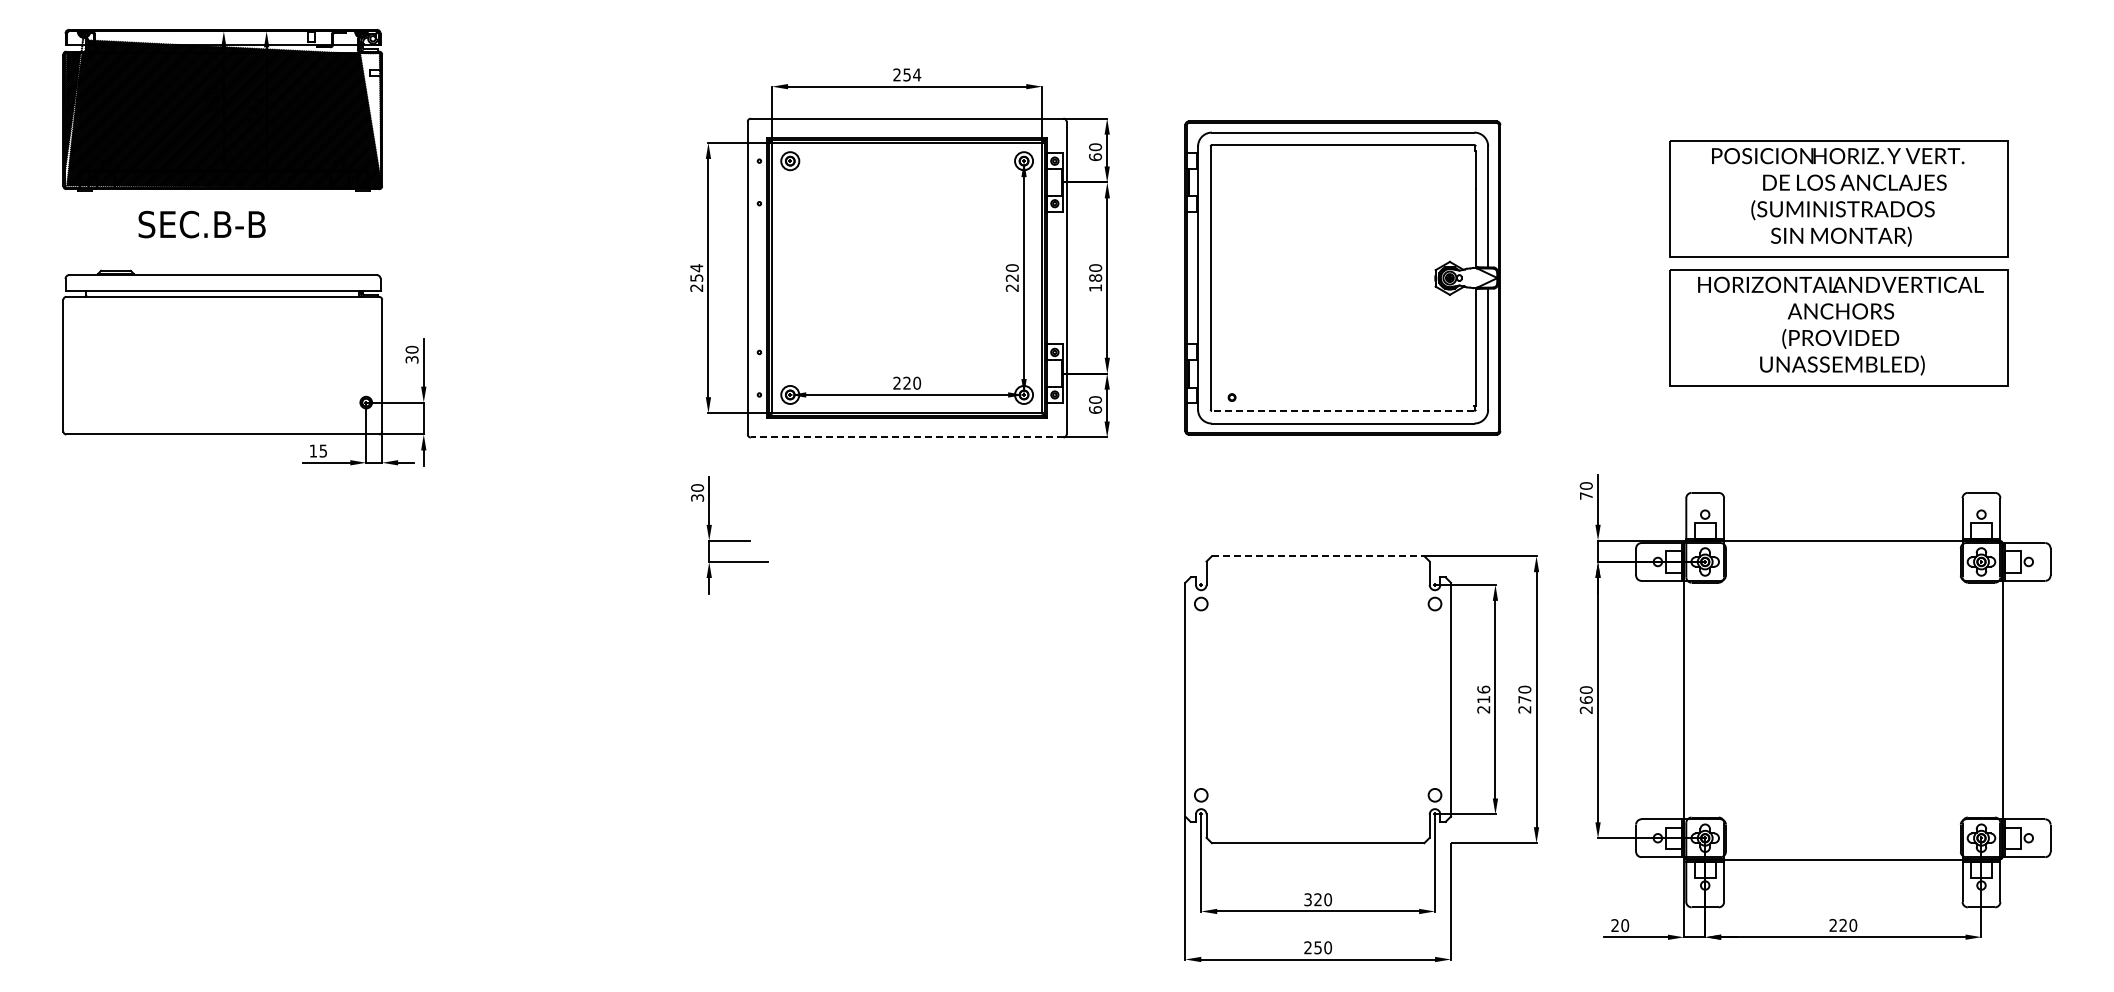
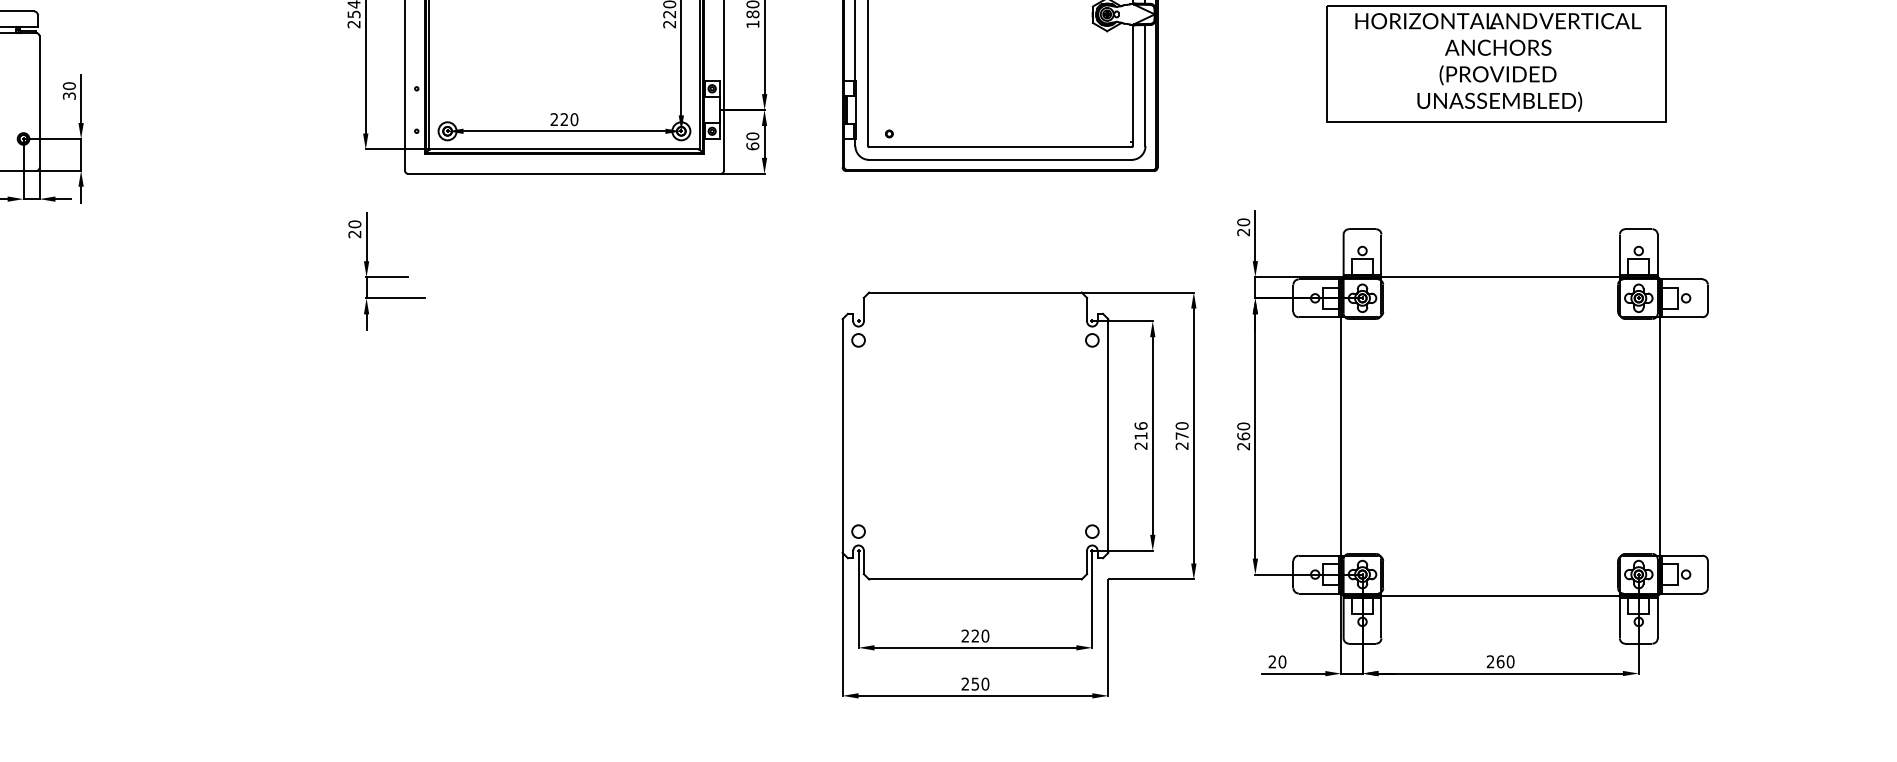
line: (1342, 410) -> (999, 146), dashed -> solid
line: (906, 437) -> (563, 173), dashed -> solid
text: (1585, 495) -> (1242, 231), 70 -> 20
text: (697, 497) -> (354, 233), 30 -> 20
line: (1318, 556) -> (975, 292), dashed -> solid
text: (1307, 899) -> (964, 635), 320 -> 220
text: (1843, 924) -> (1500, 660), 220 -> 260

